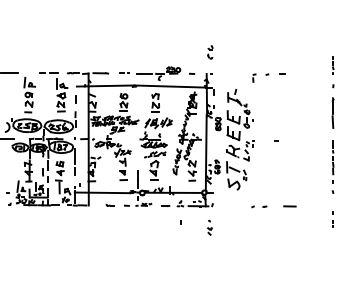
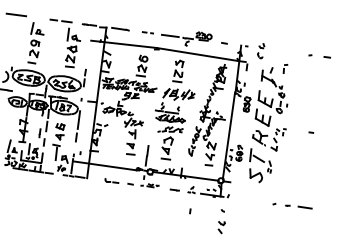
part: (210, 52) -> (261, 51), moved
part: (254, 77) -> (285, 68), moved
part: (75, 99) -> (87, 55), removed
part: (109, 204) -> (110, 180), size x1.6
line: (289, 206) -> (304, 207), moved
part: (209, 227) -> (221, 221), size x1.4

